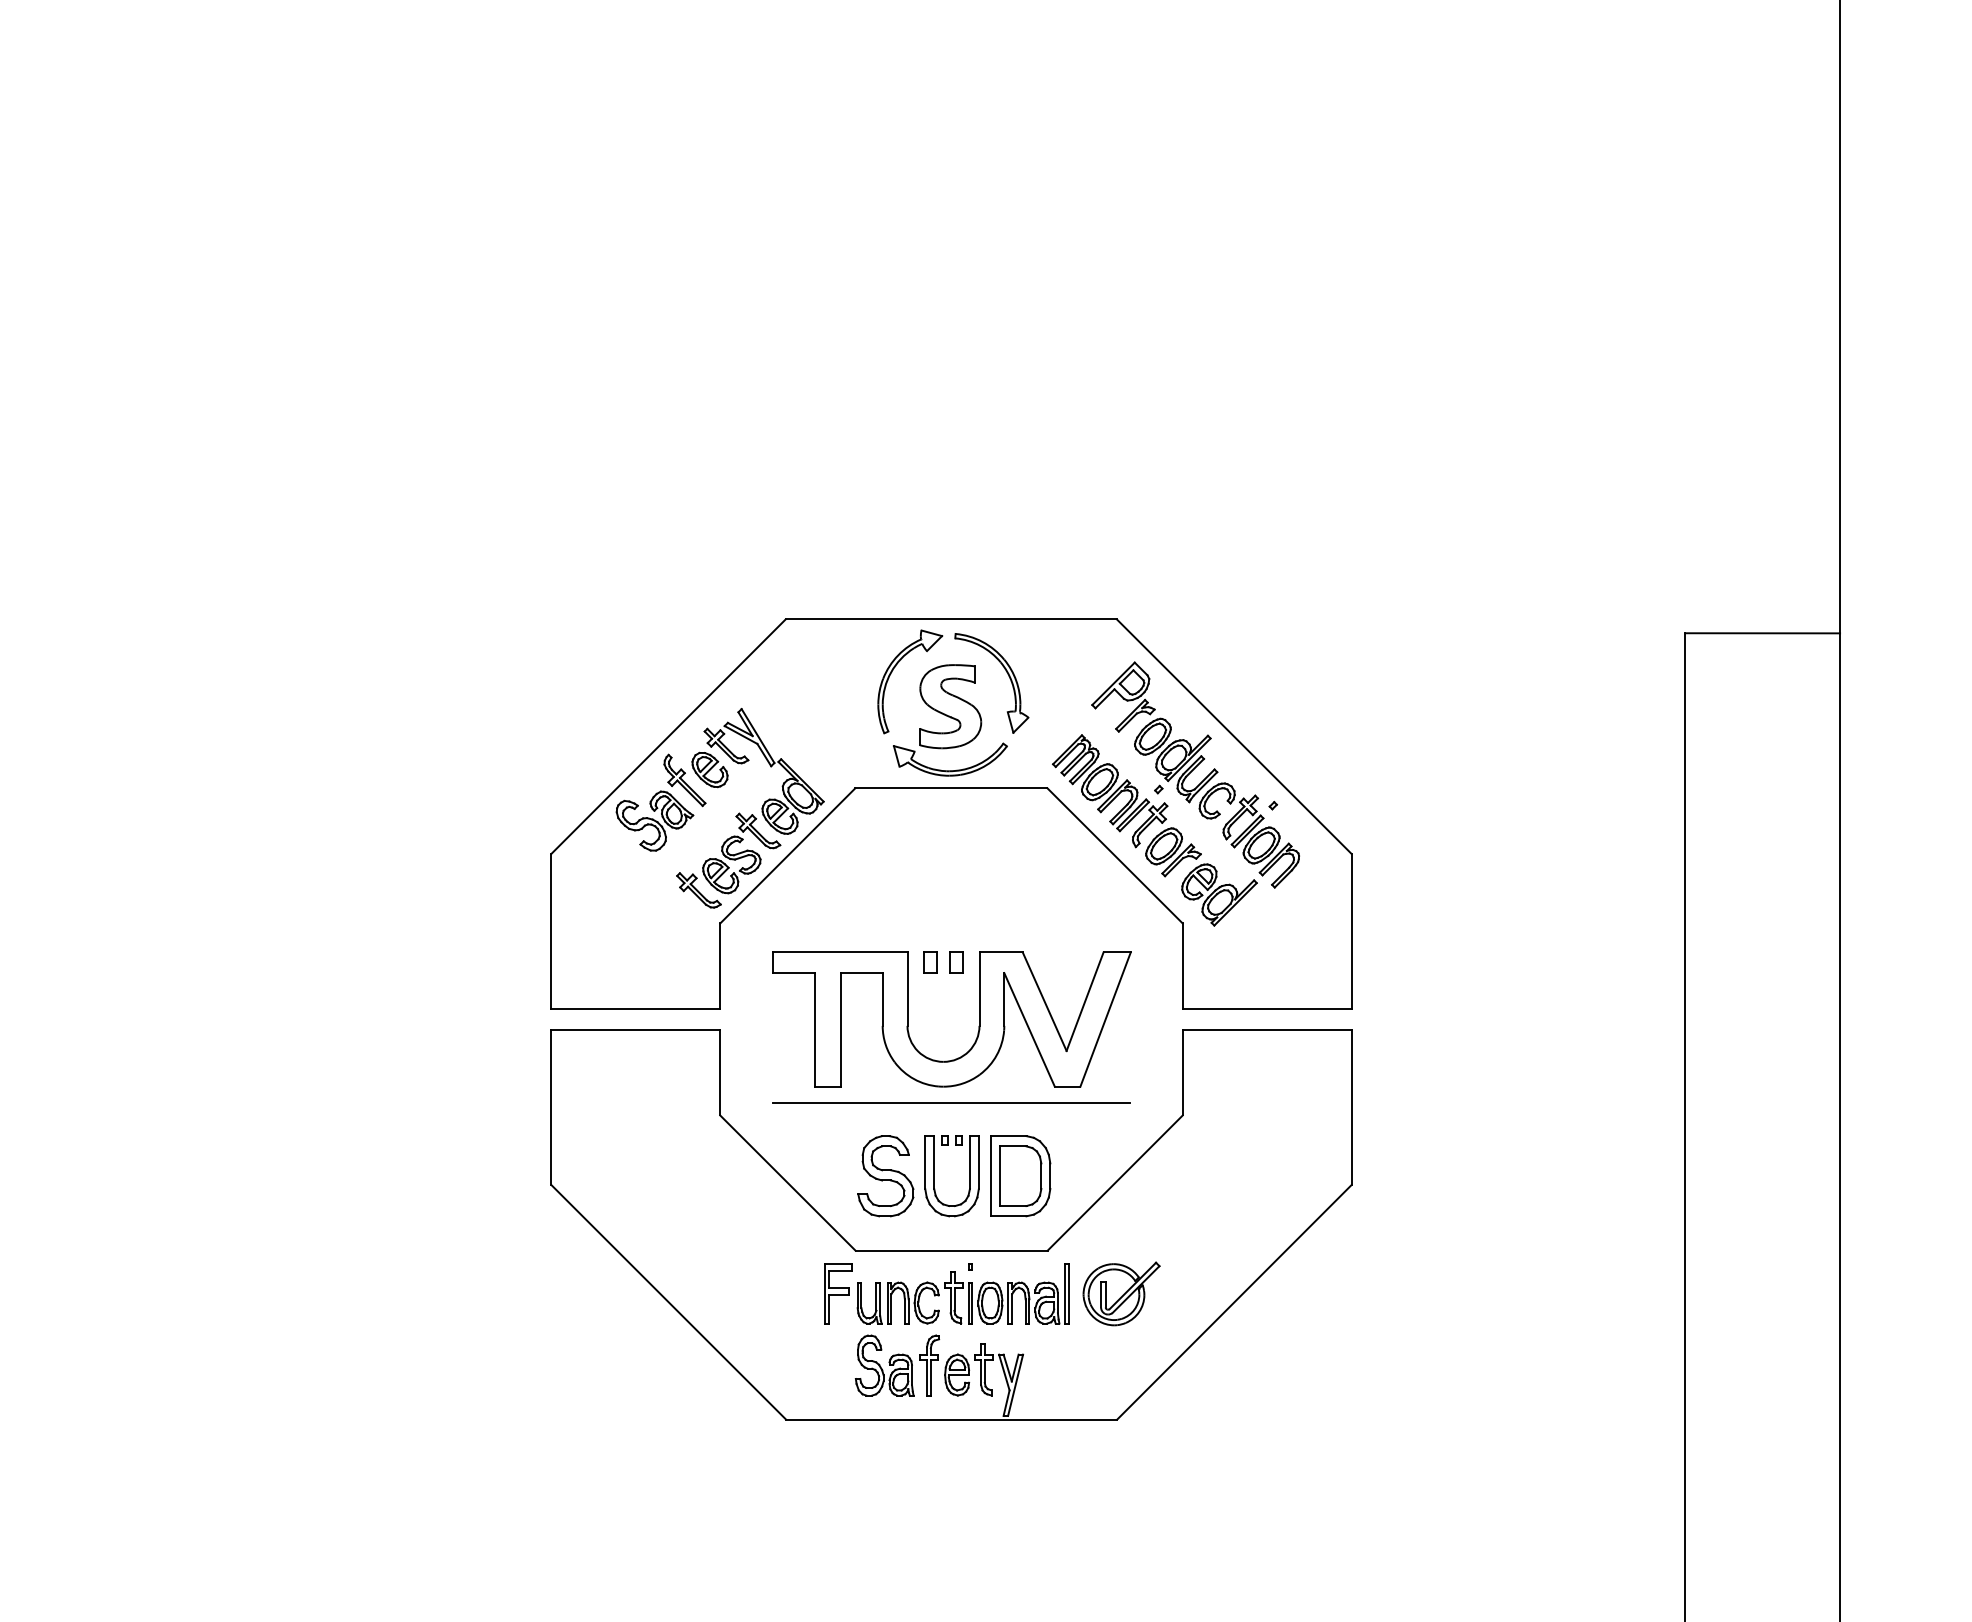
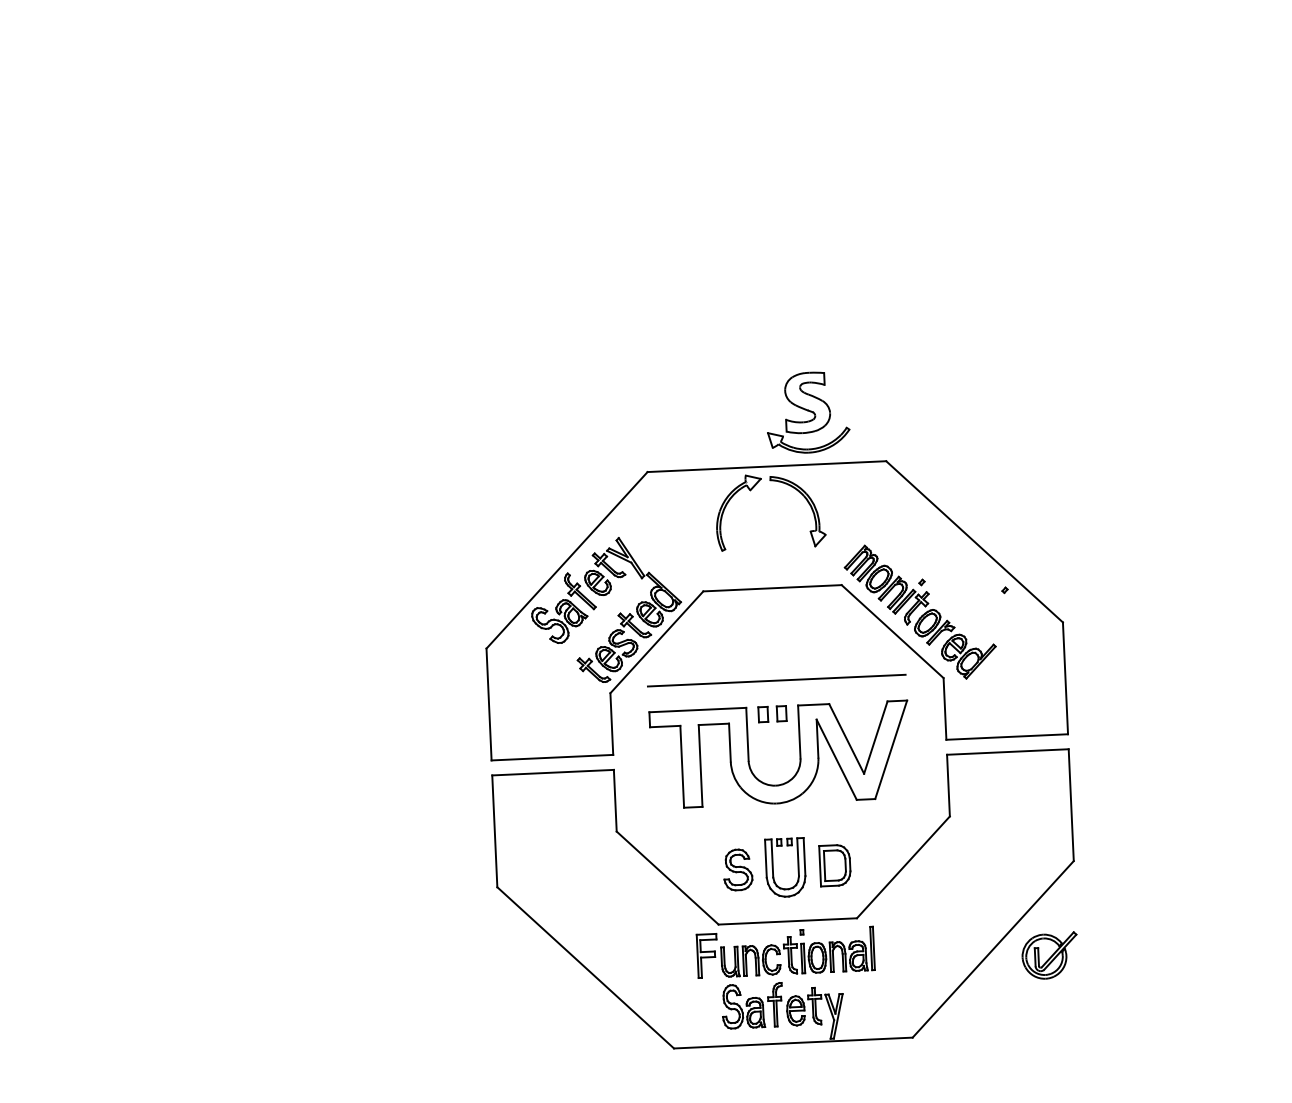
part: (950, 720) -> (807, 412), moved
part: (1195, 774) -> (947, 570), removed
line: (951, 1102) -> (776, 679), moved
part: (885, 1176) -> (737, 870), size x0.7
part: (1020, 1176) -> (834, 865), size x0.7
part: (1121, 1293) -> (1049, 955), moved

